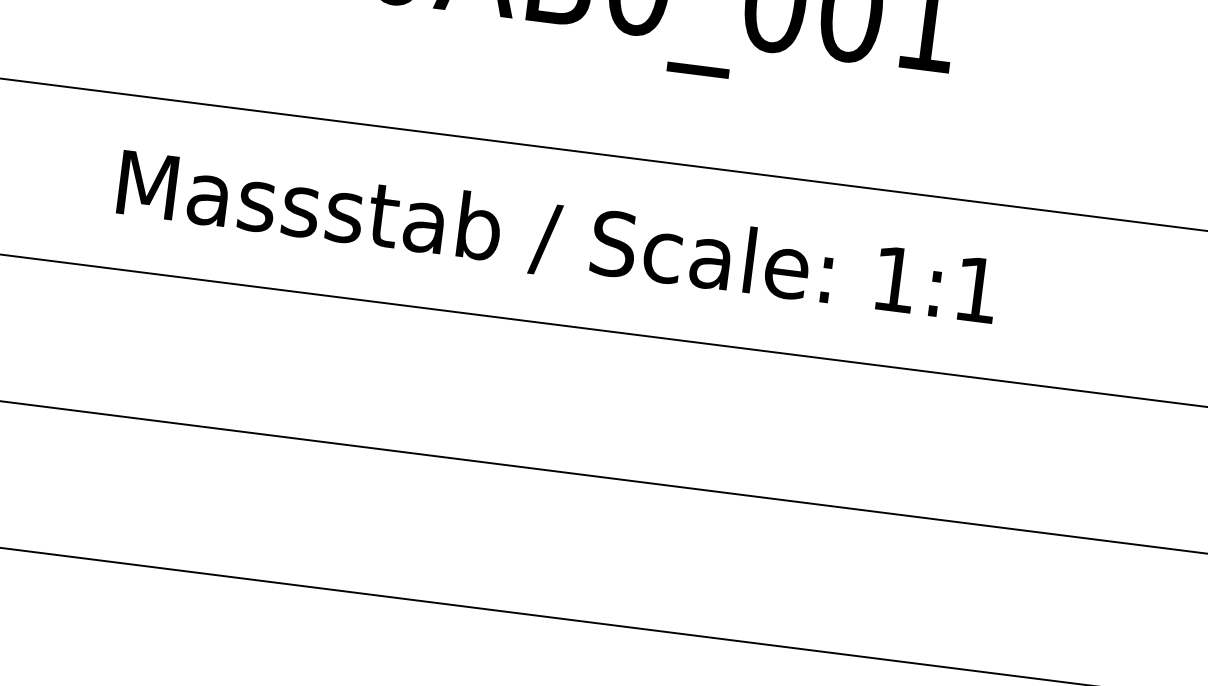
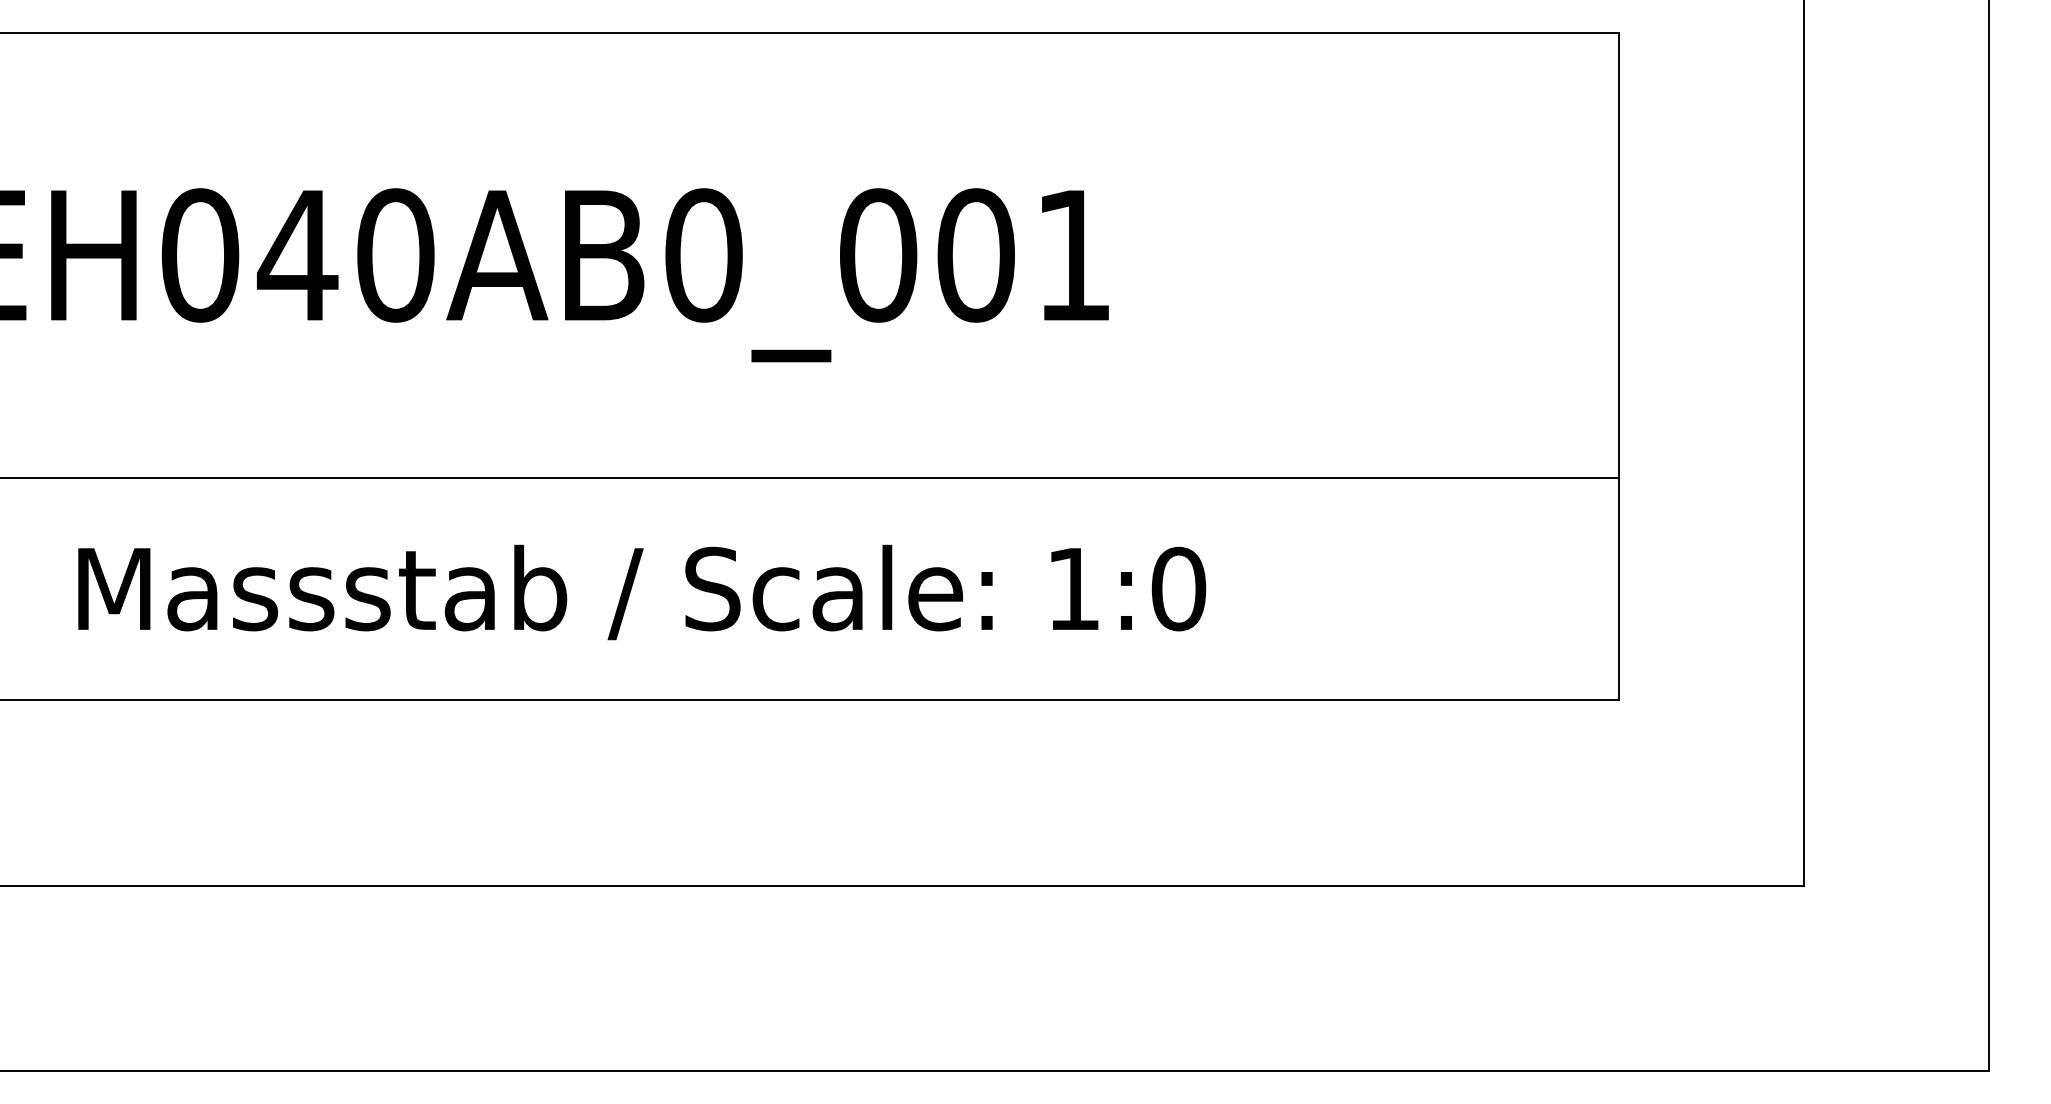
text: (976, 289) -> (1178, 588), 1:1 -> 1:0

